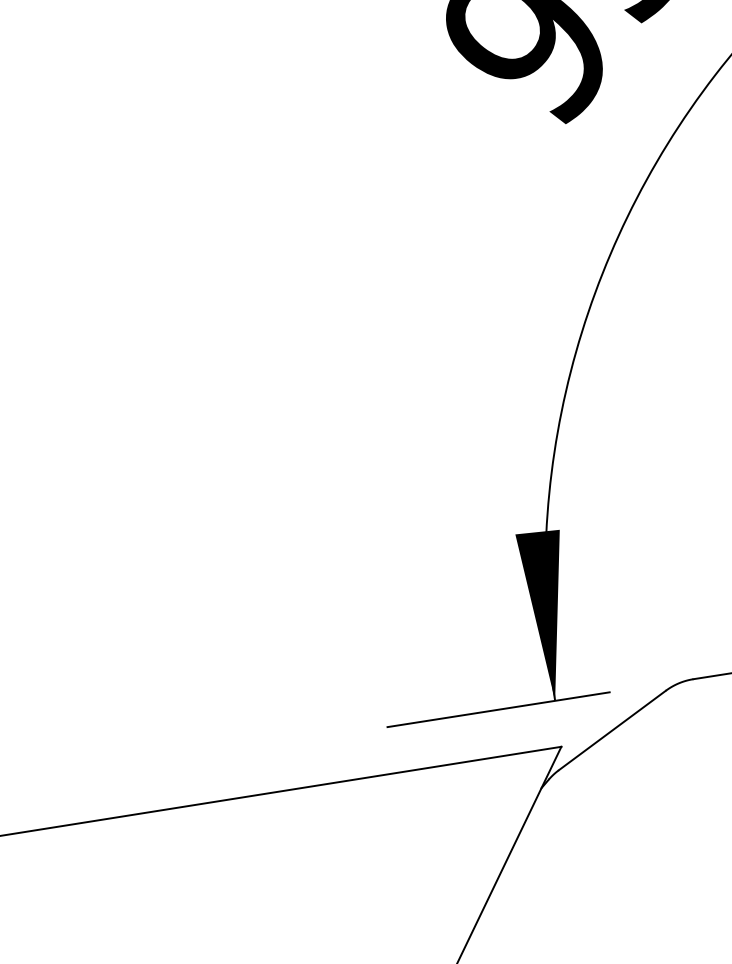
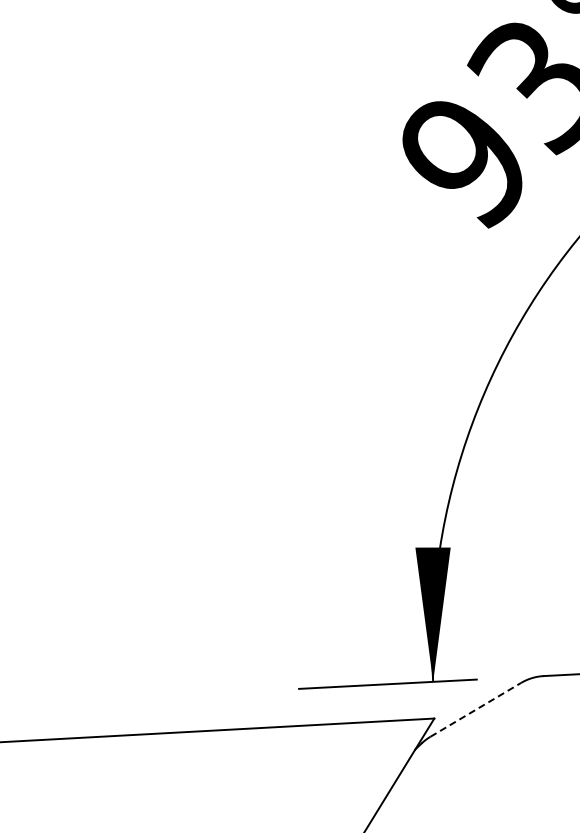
line: (611, 730) -> (475, 709), solid -> dashed

